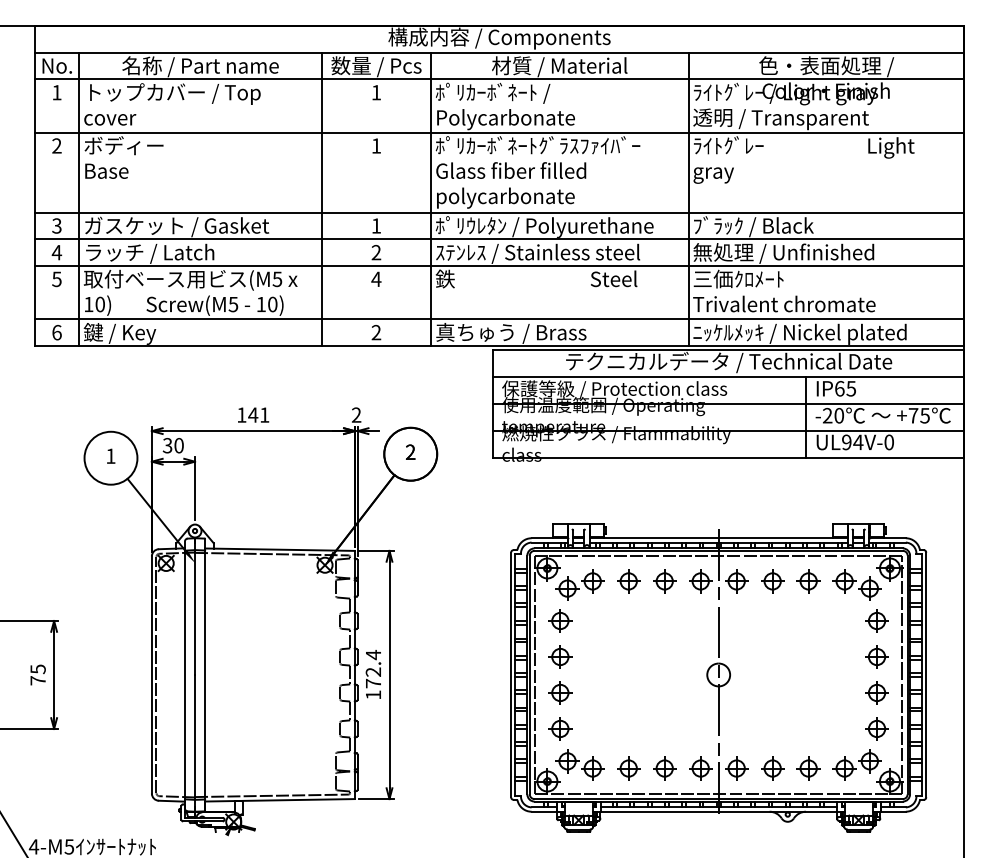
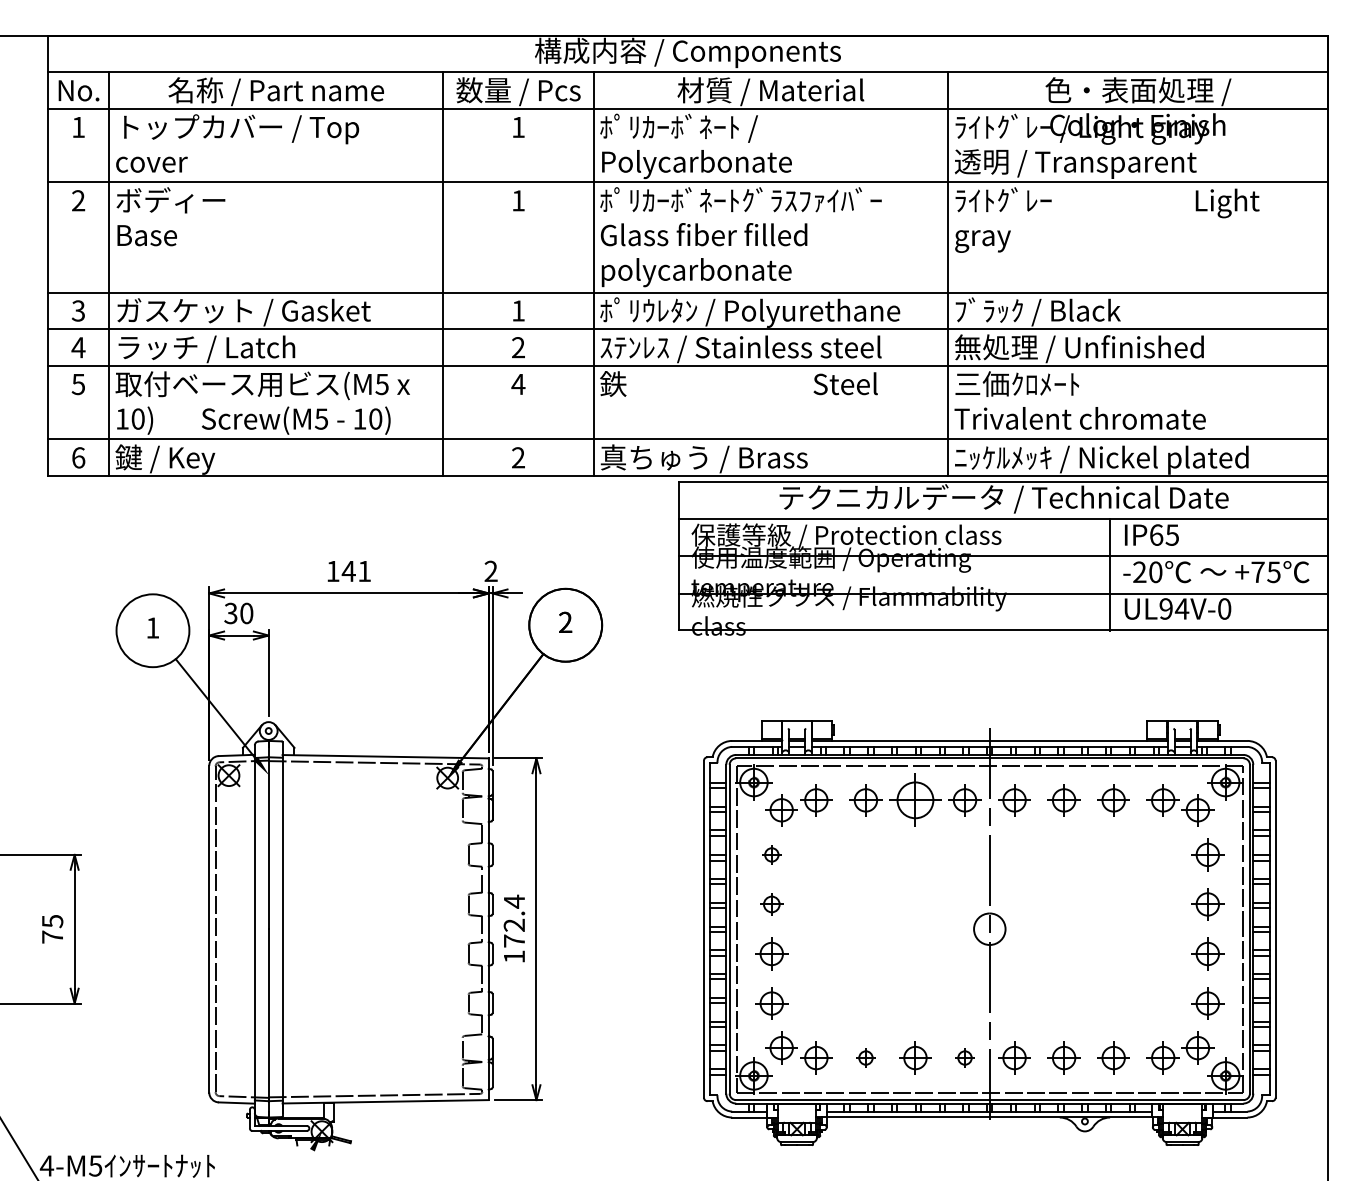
part: (664, 581) -> (915, 800), size x1.6
part: (560, 620) -> (771, 854), size x0.6
part: (560, 657) -> (771, 904), size x0.7
part: (628, 768) -> (865, 1057), size x0.6
part: (700, 768) -> (964, 1057), size x0.6

